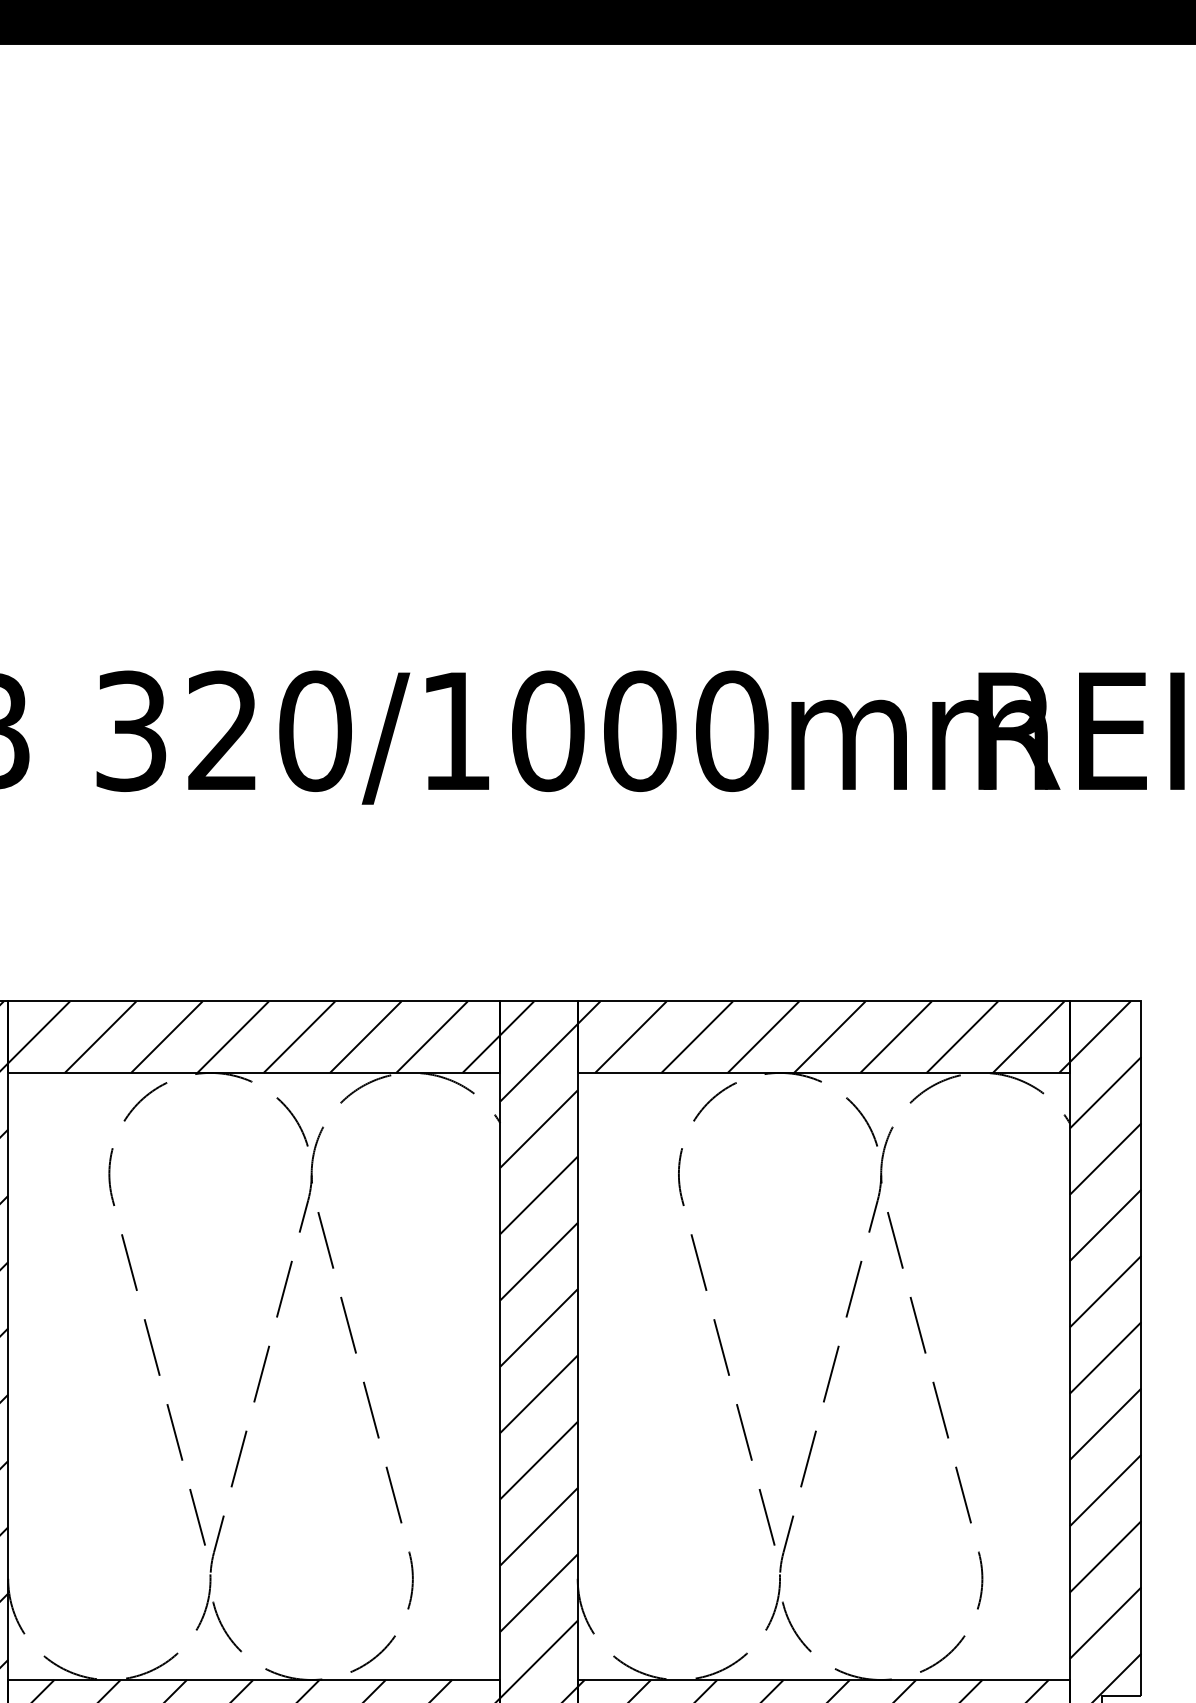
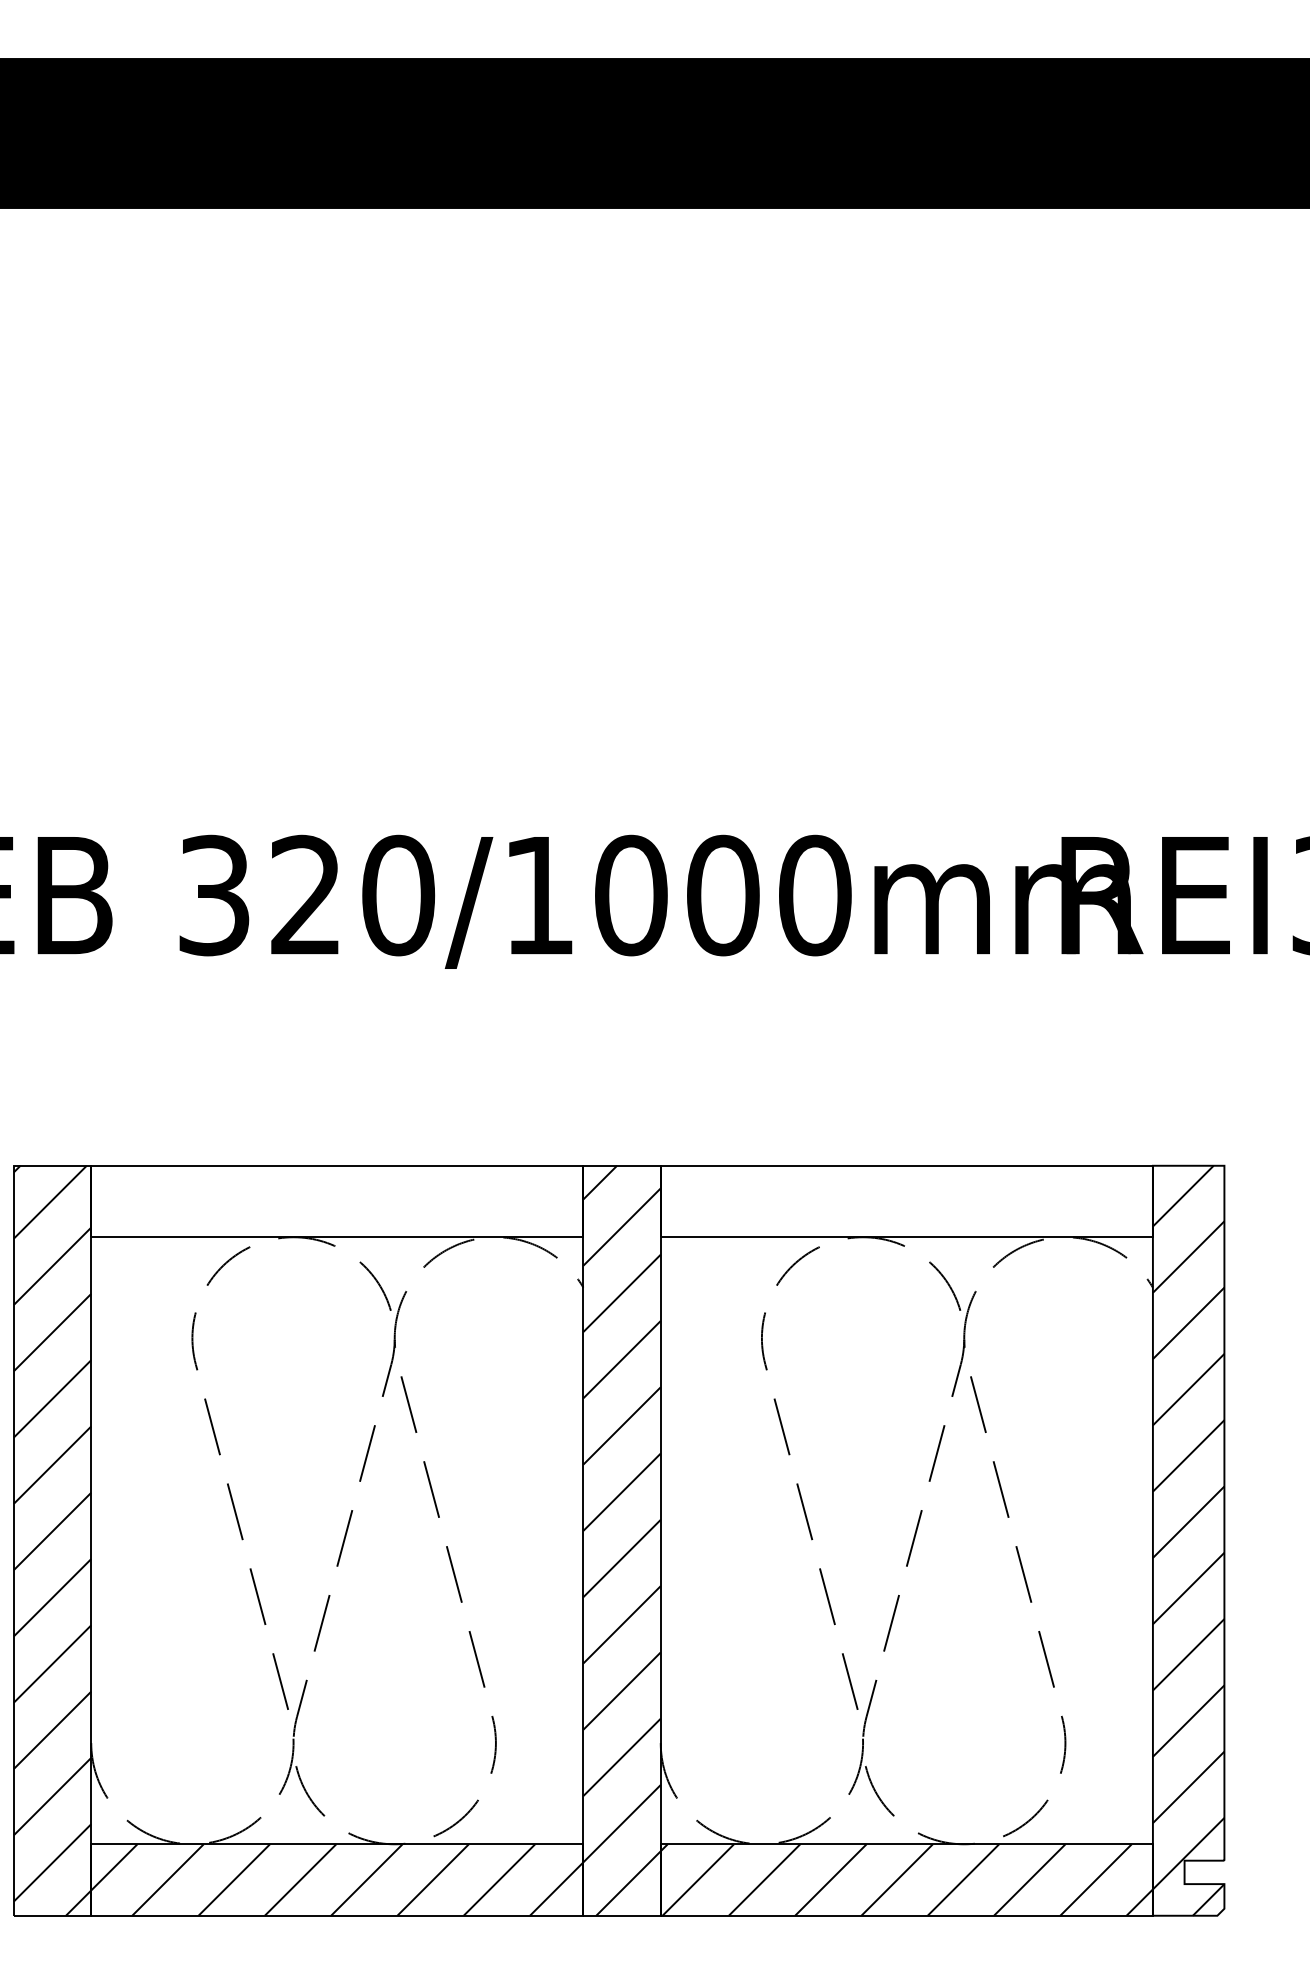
hatch: (254, 1037) -> (337, 1201), removed
hatch: (823, 1037) -> (906, 1201), removed

